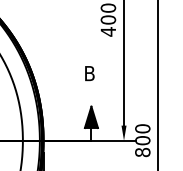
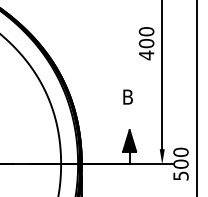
text: (142, 151) -> (180, 175), 800 -> 500

